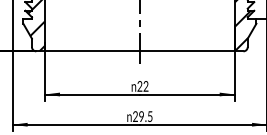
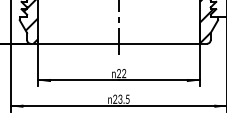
text: (141, 116) -> (120, 99), 29.5 -> 23.5

